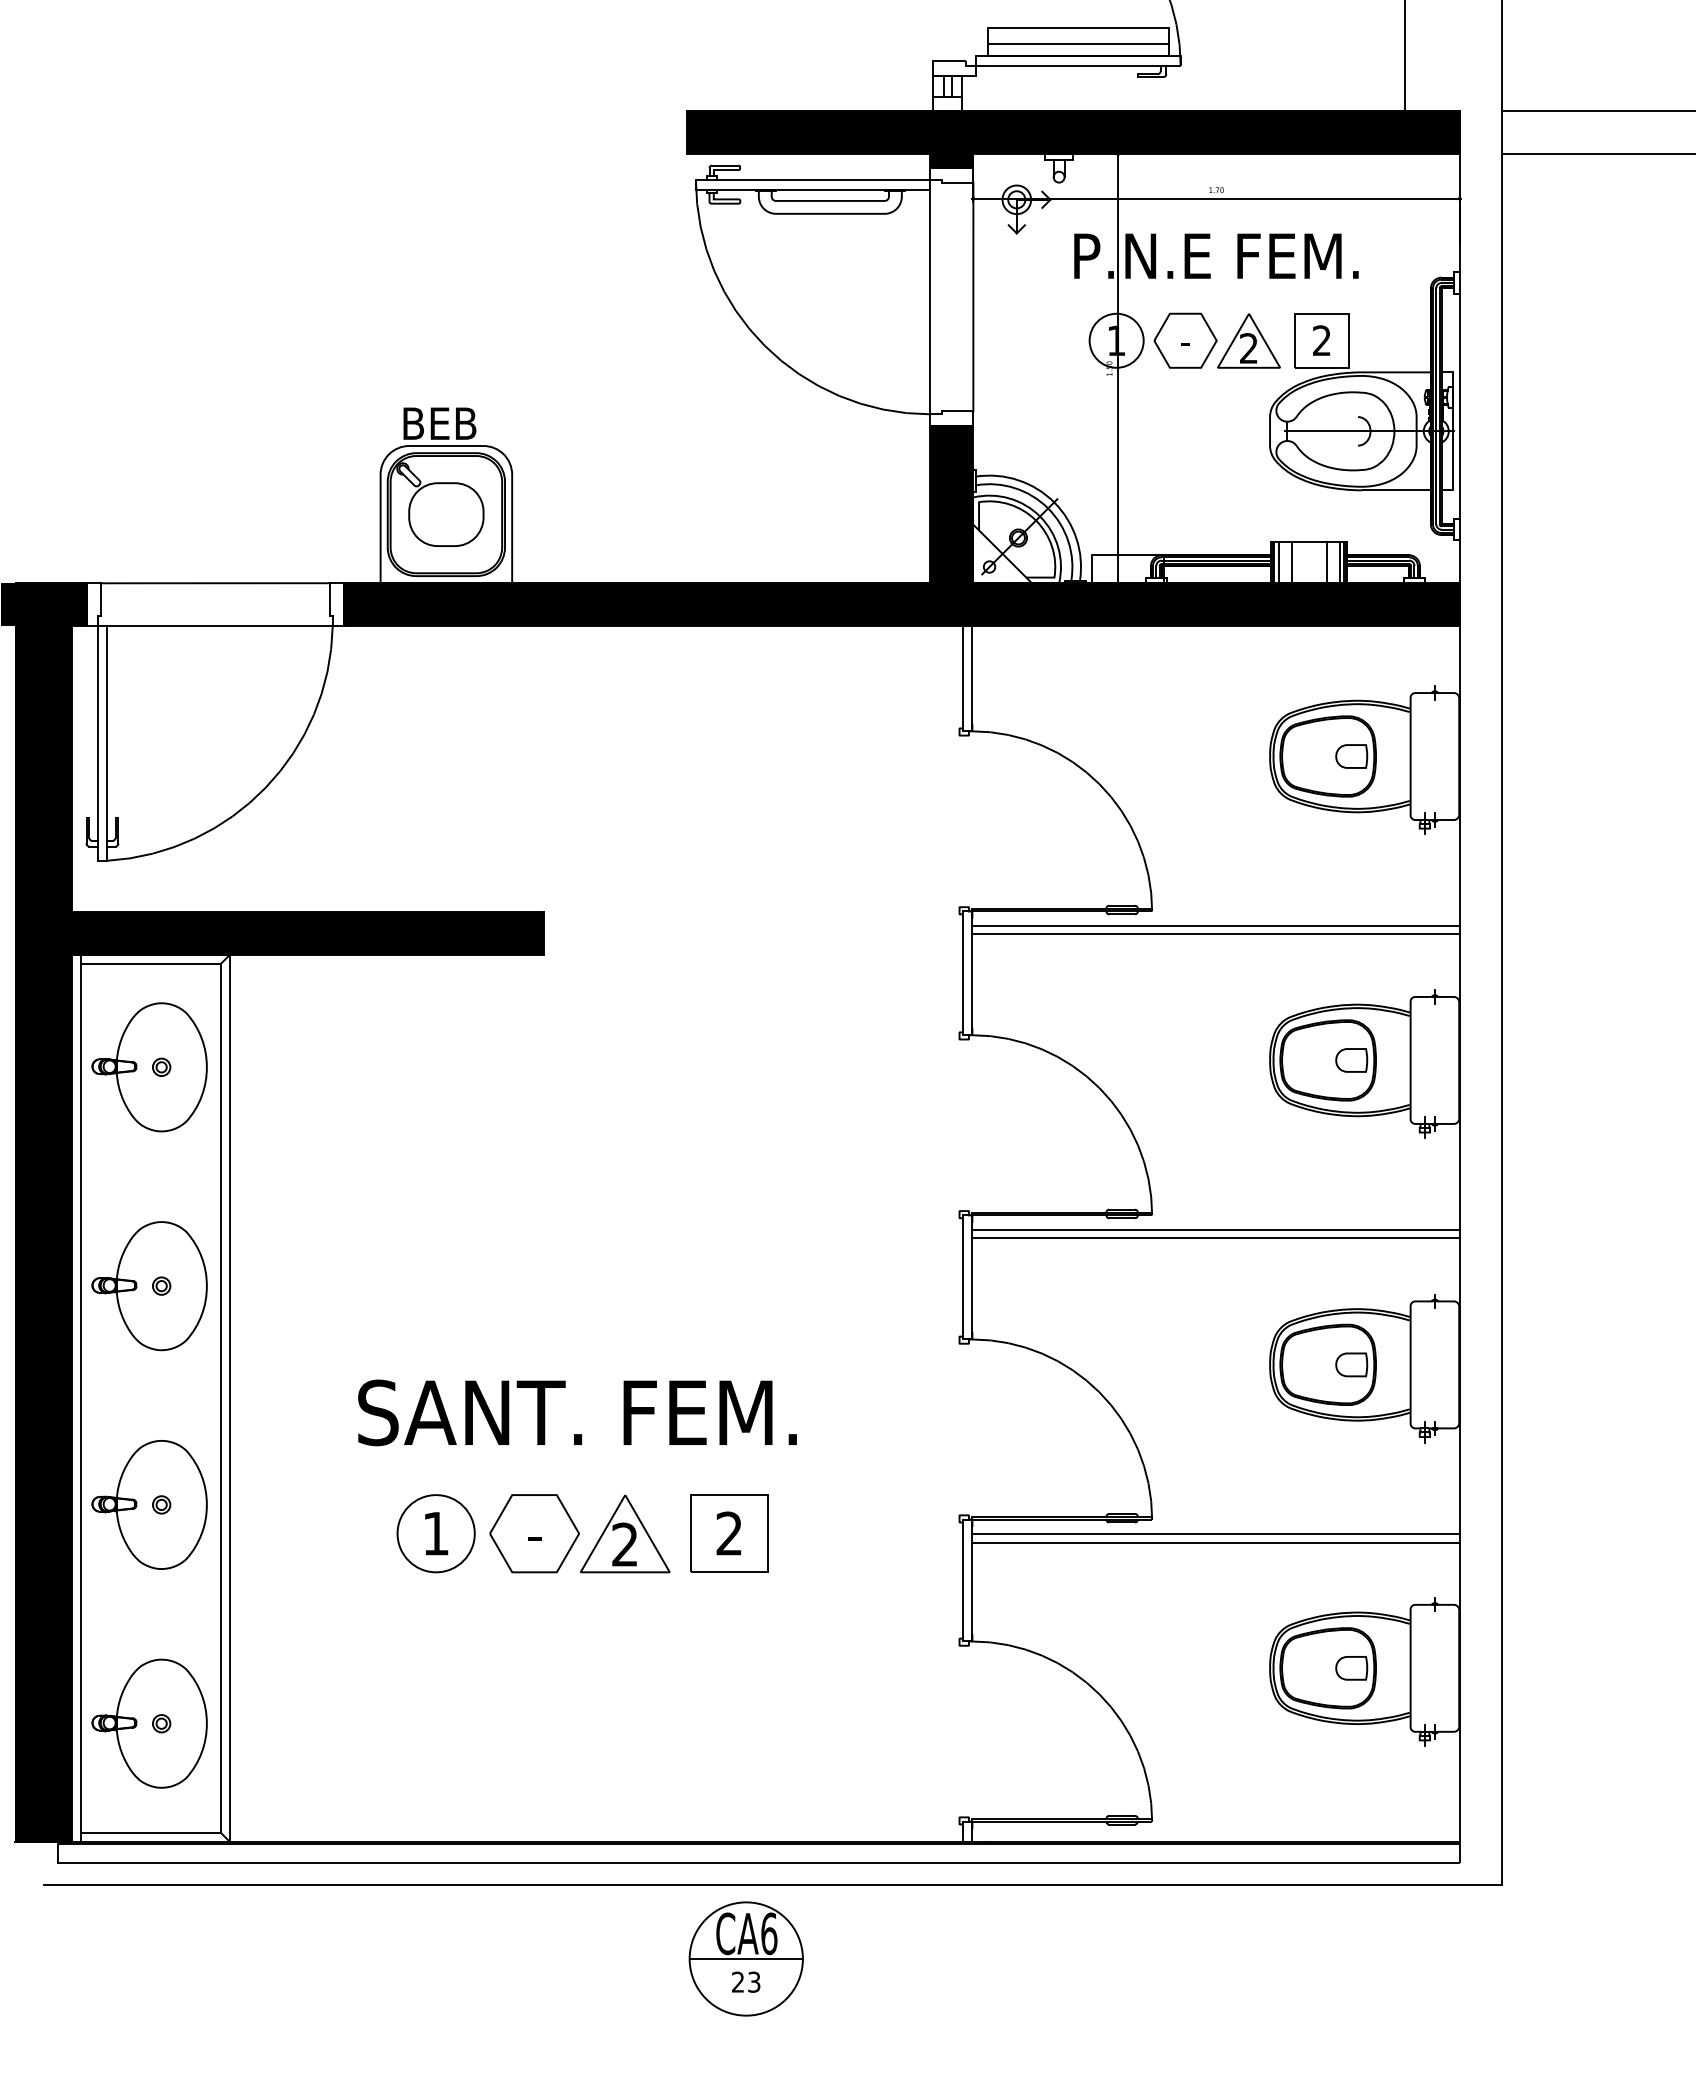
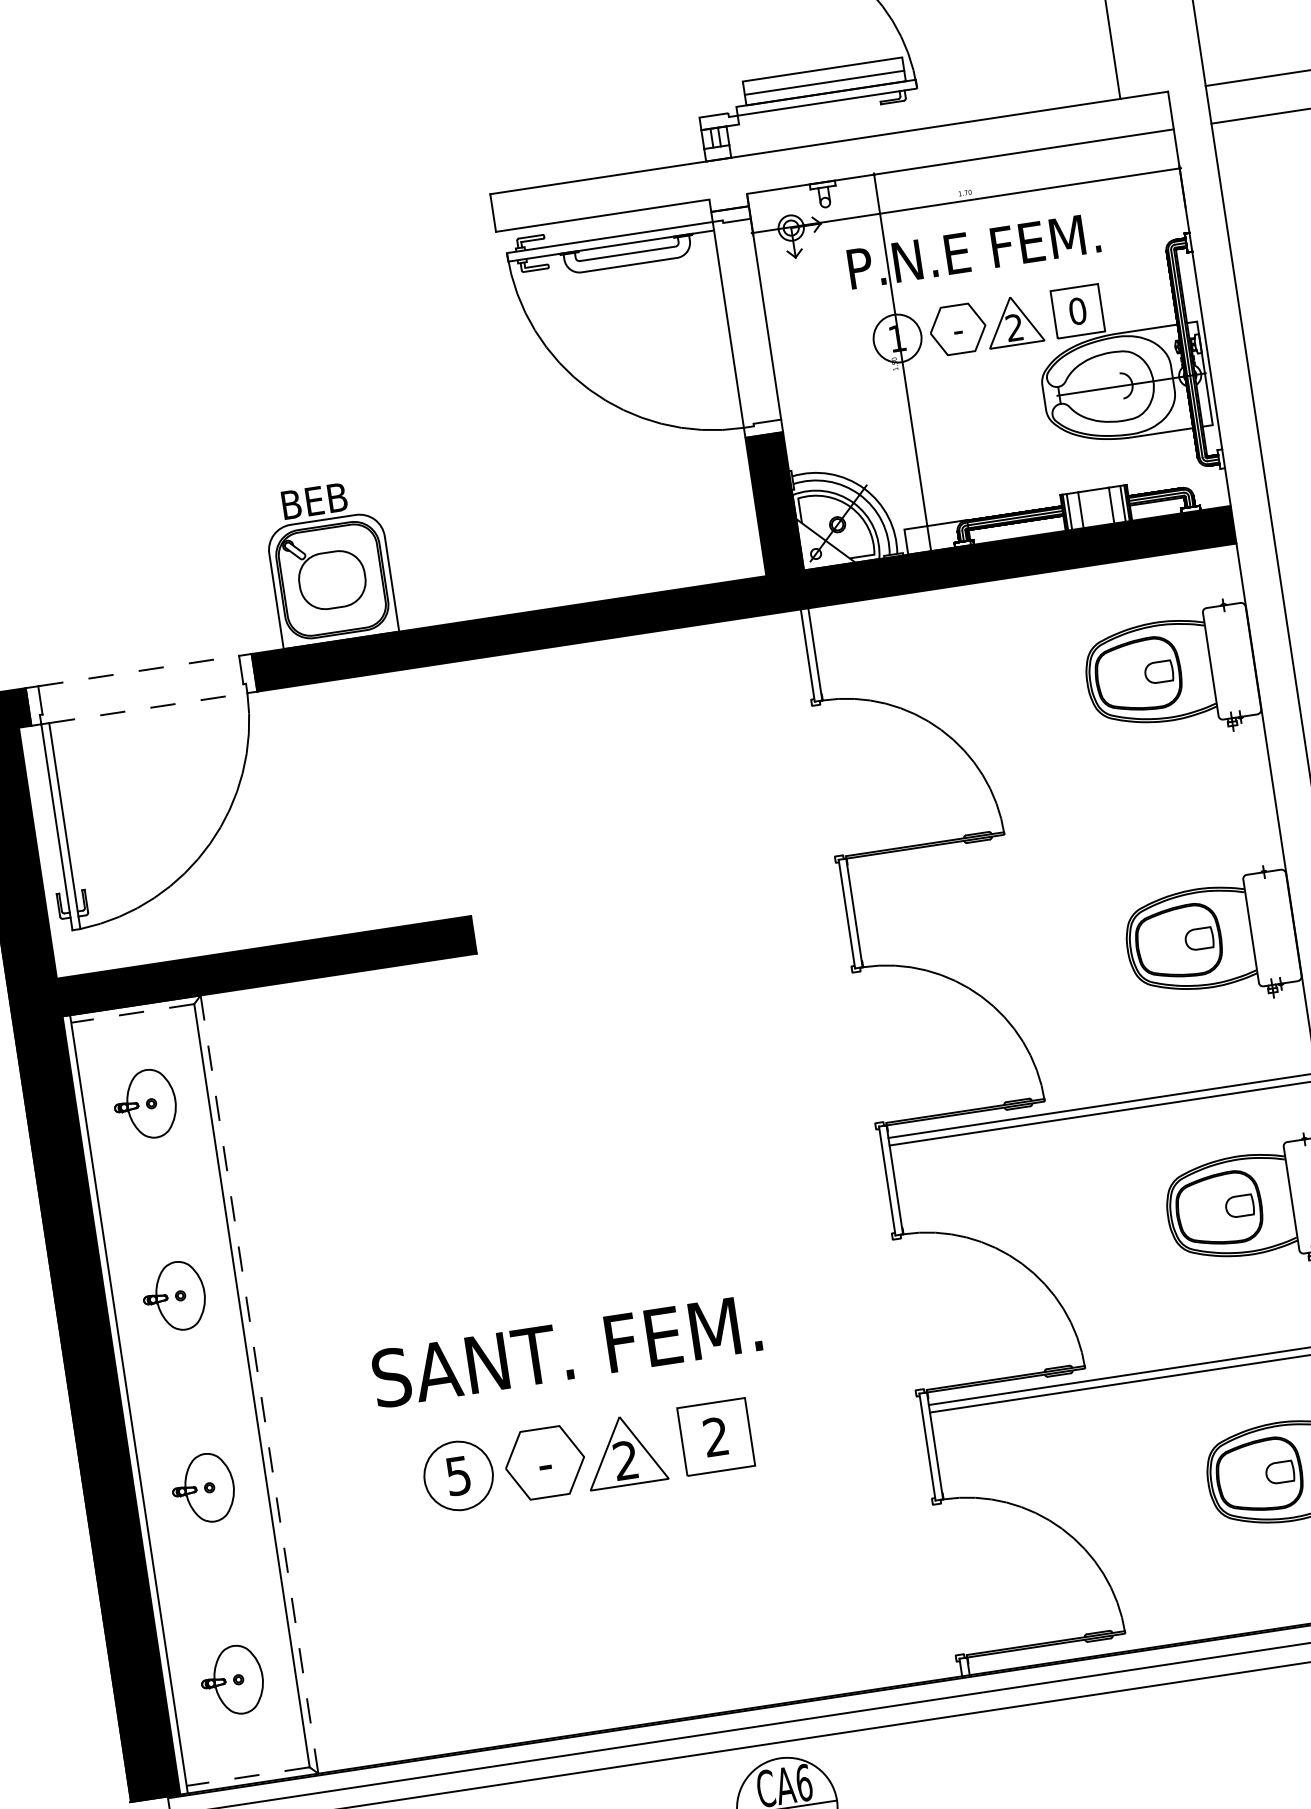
fill: (1073, 139) -> (832, 167), removed
text: (1321, 340) -> (1077, 311), 2 -> 0
line: (215, 583) -> (138, 671), solid -> dashed
line: (222, 626) -> (150, 708), solid -> dashed
line: (1215, 925) -> (1061, 838), removed
line: (1215, 934) -> (1063, 846), removed
line: (150, 963) -> (132, 1013), solid -> dashed
part: (149, 1067) -> (145, 1104), size x0.6
part: (149, 1286) -> (174, 1297), size x0.6
line: (229, 1398) -> (259, 1384), solid -> dashed
part: (149, 1504) -> (203, 1488), size x0.6
text: (435, 1533) -> (458, 1475), 1 -> 5
part: (149, 1723) -> (232, 1680), size x0.6
line: (150, 1833) -> (247, 1777), solid -> dashed

